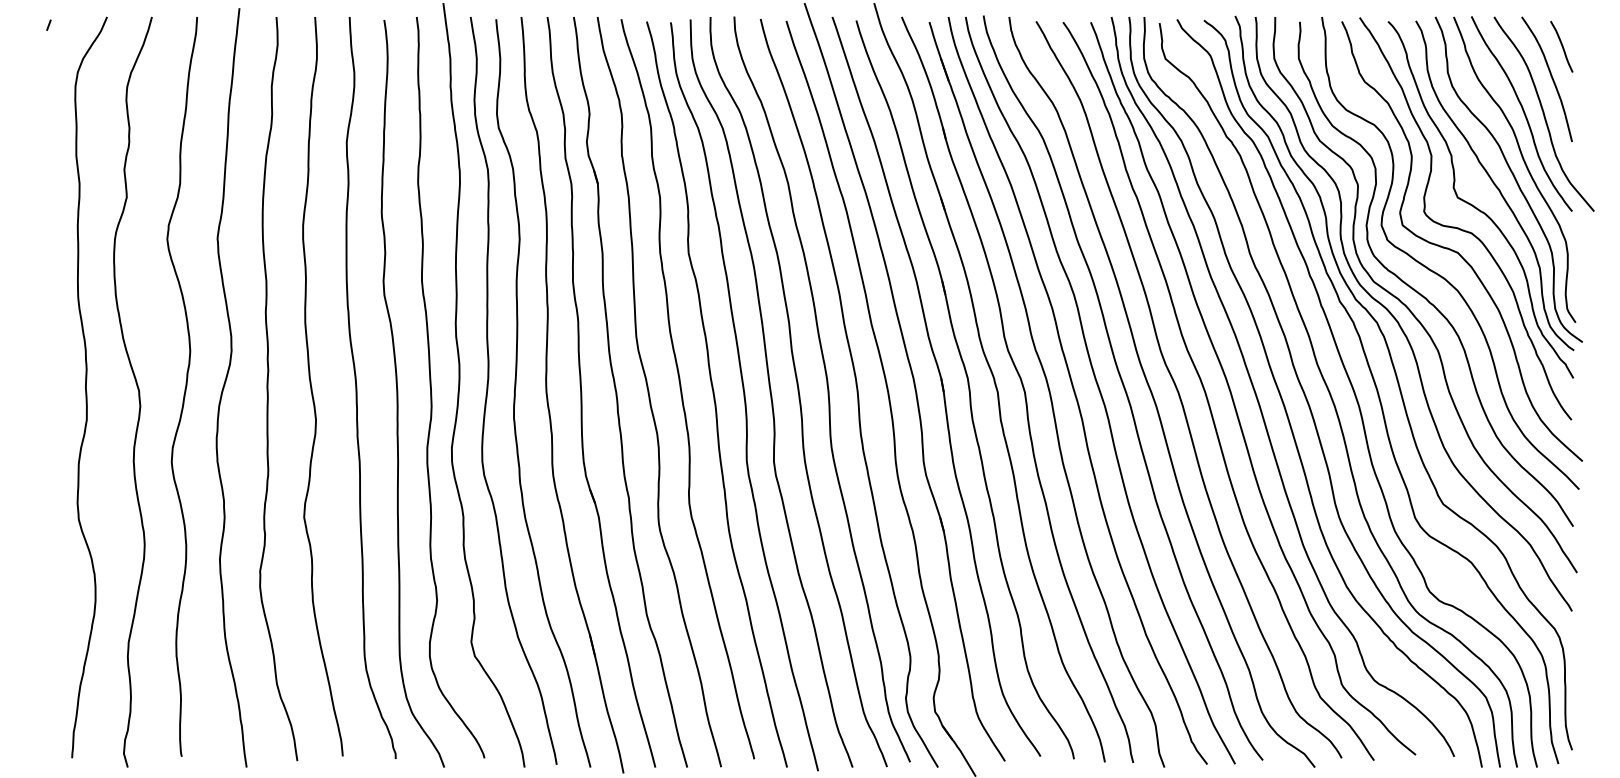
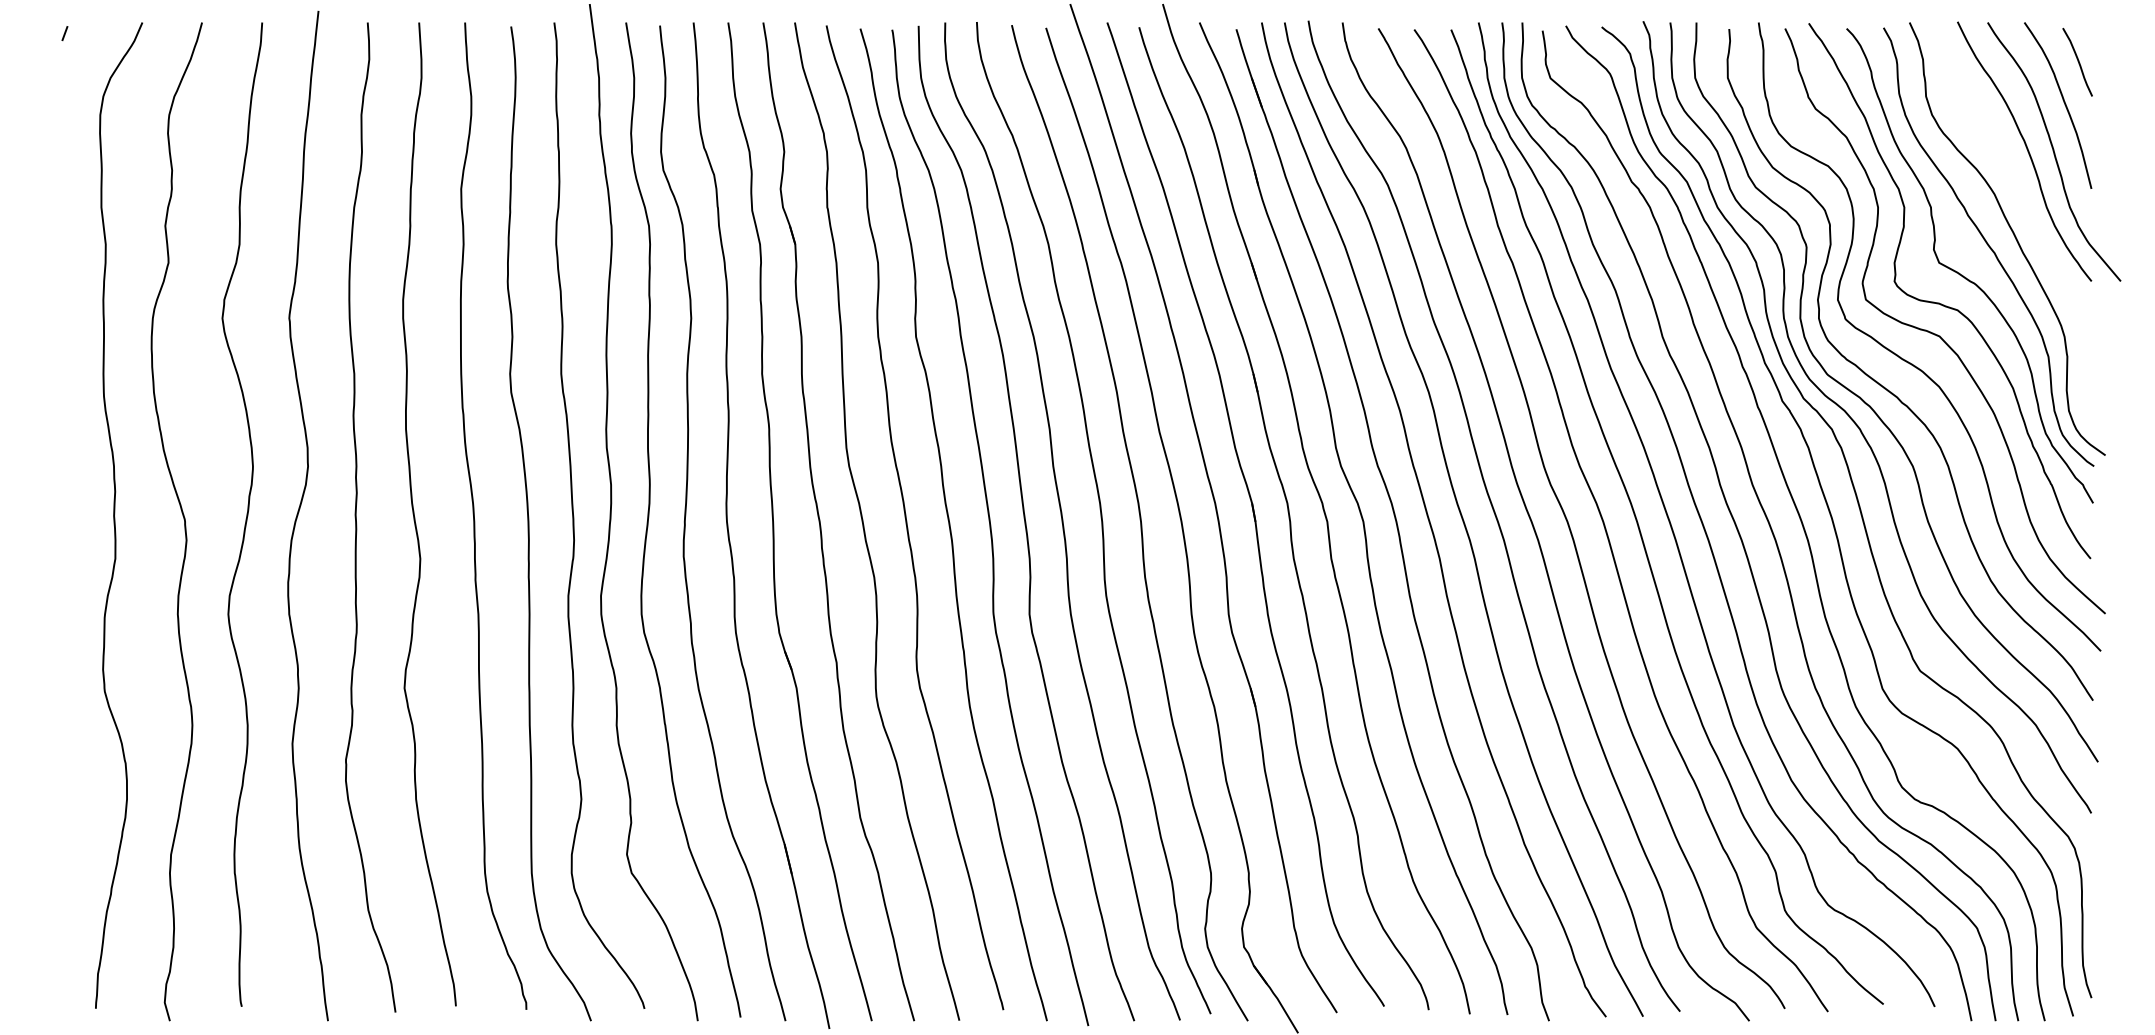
curve: (1524, 164) -> (2028, 218), removed

